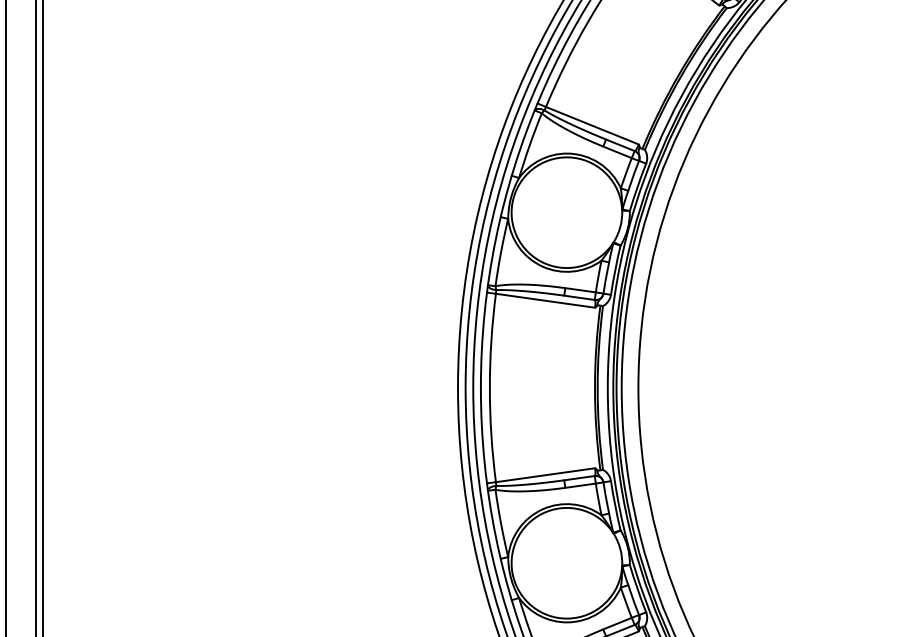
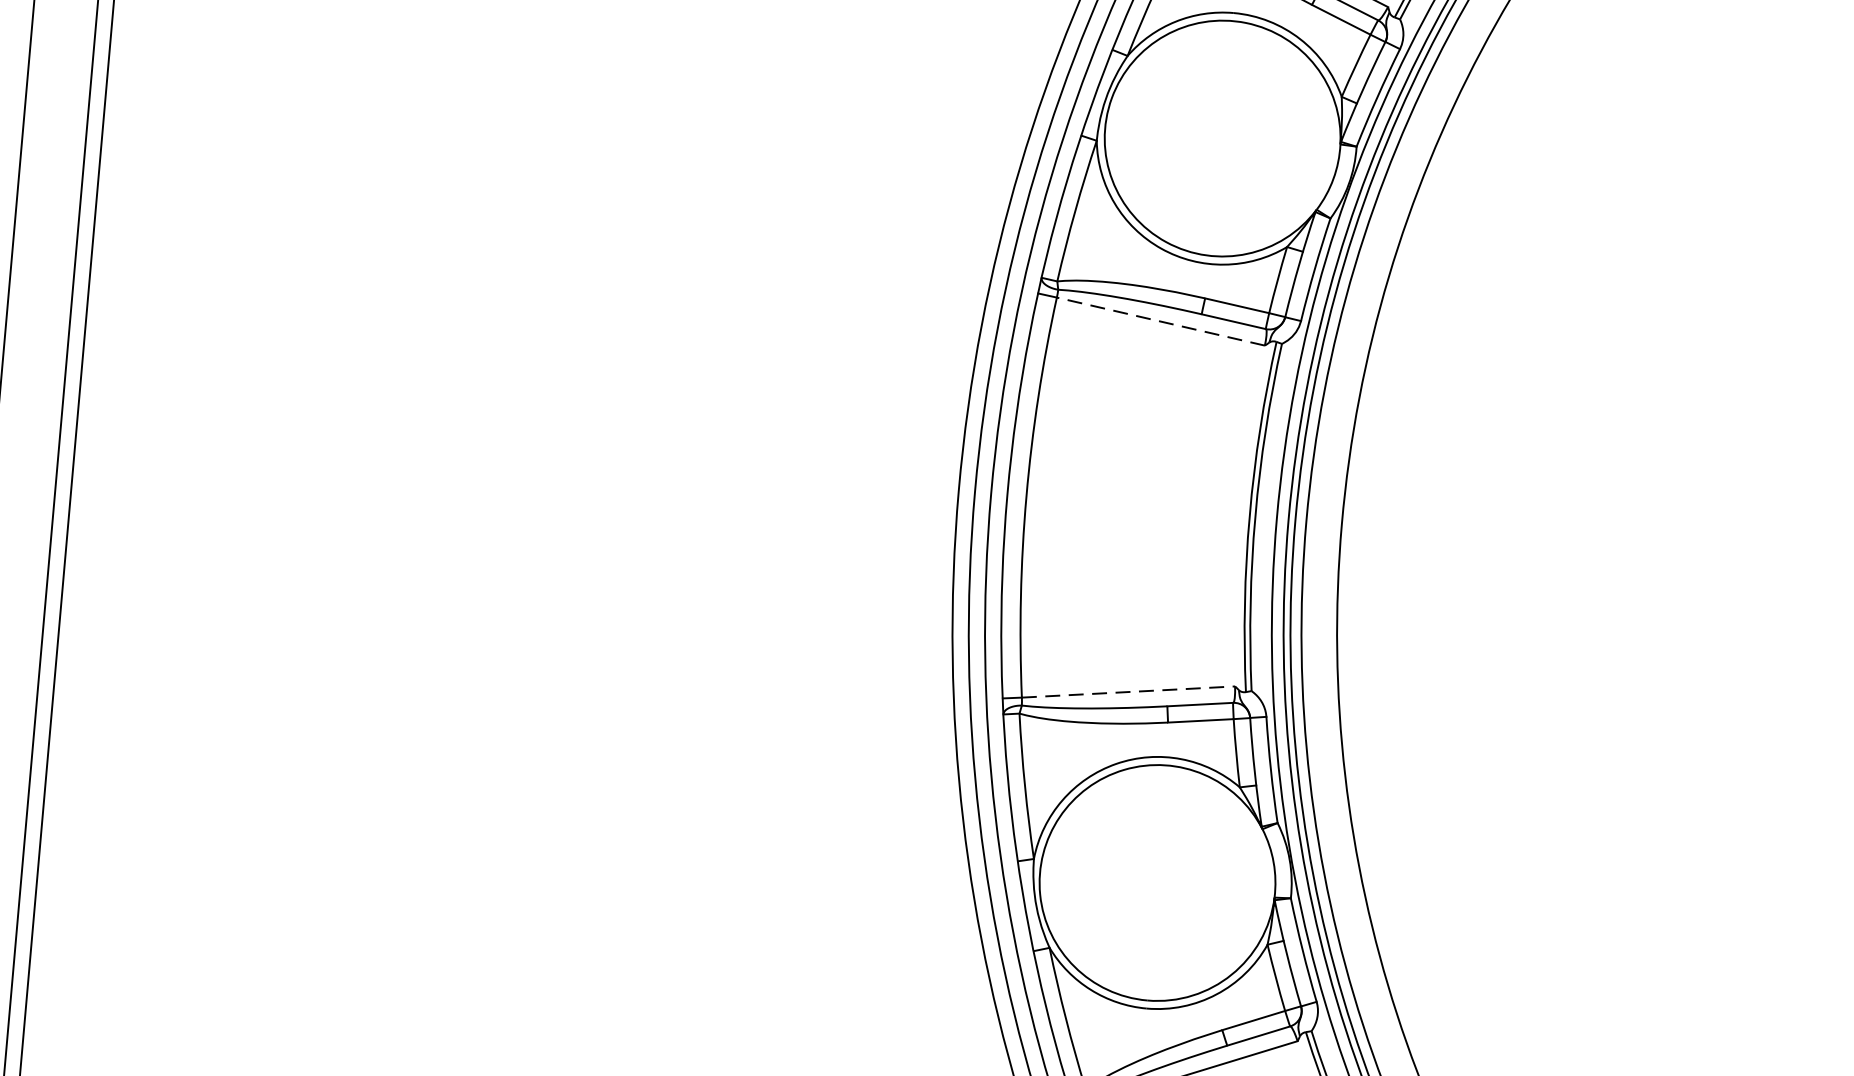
line: (545, 300) -> (1160, 321), solid -> dashed
line: (546, 475) -> (1130, 692), solid -> dashed

